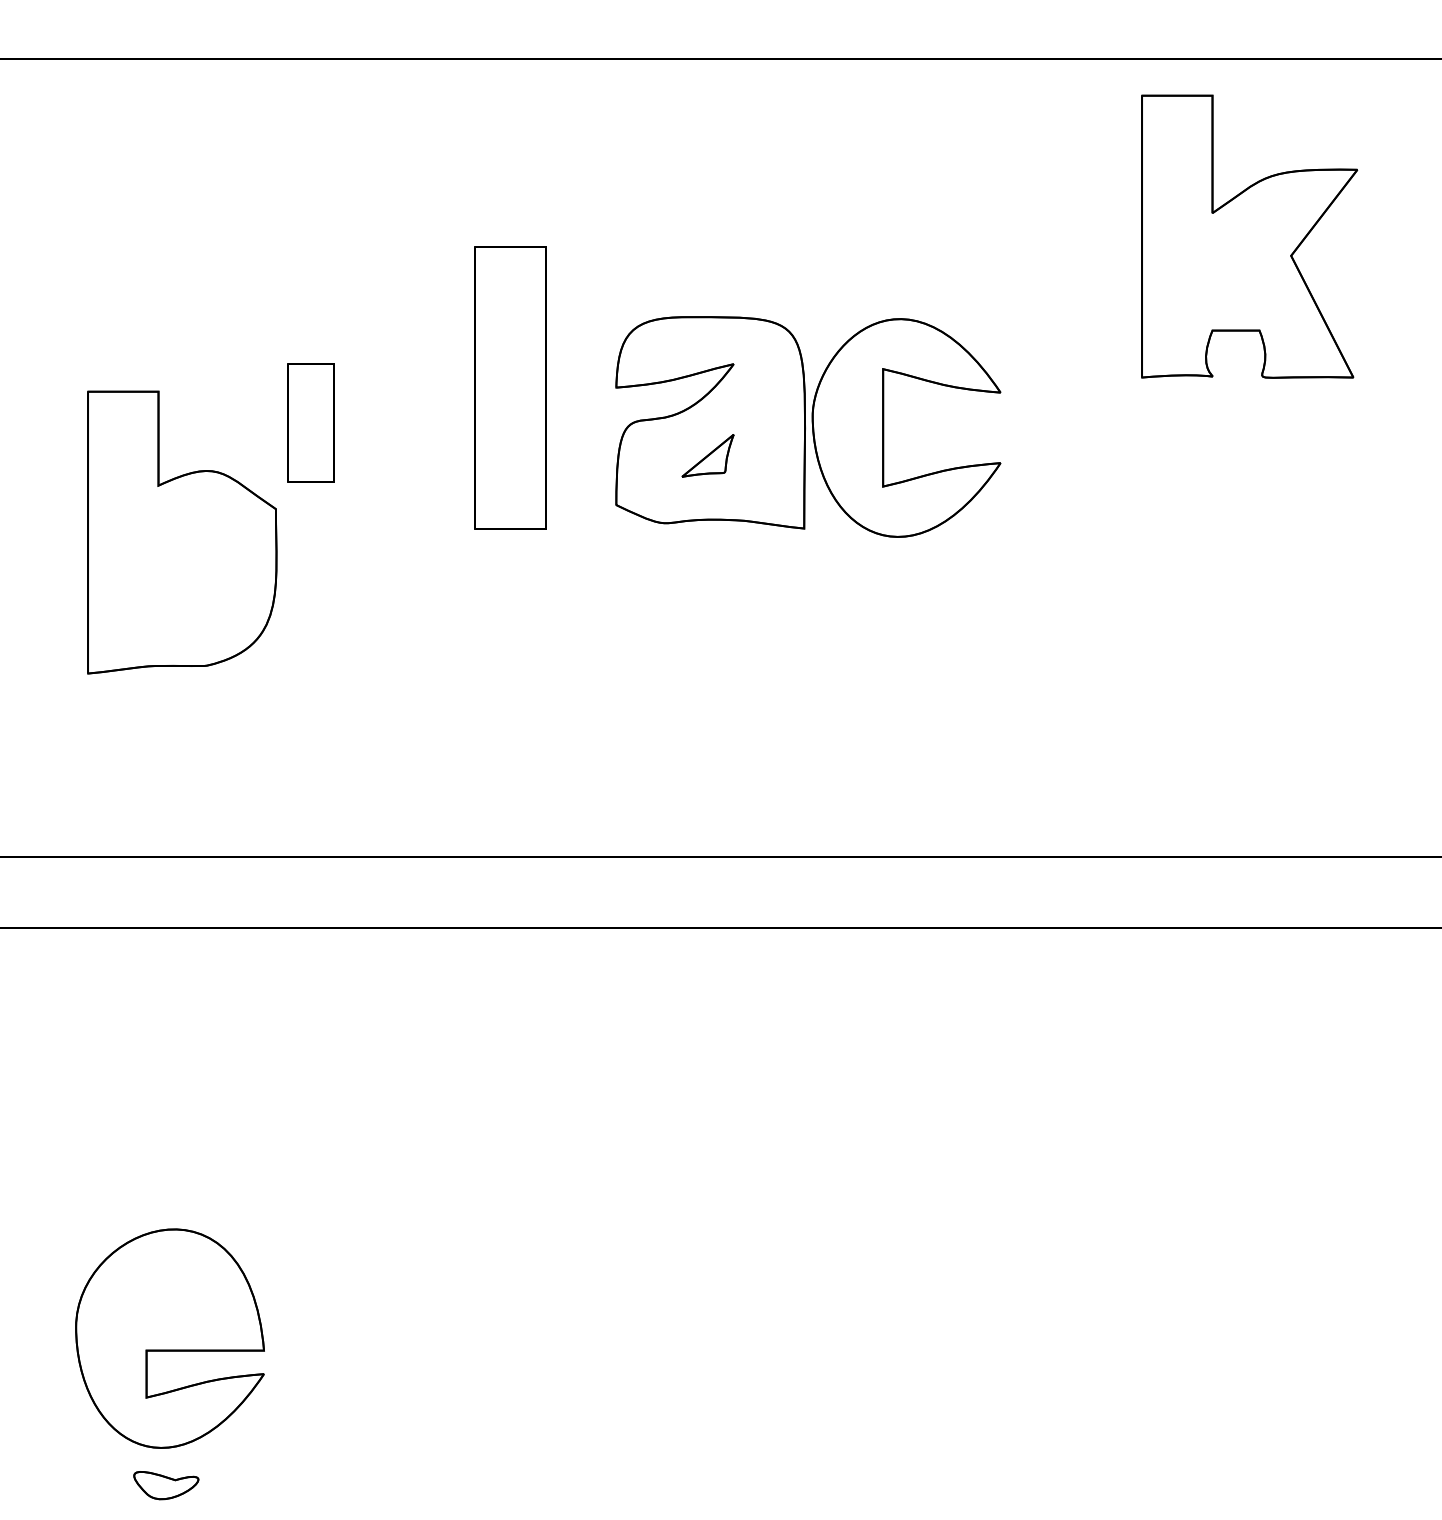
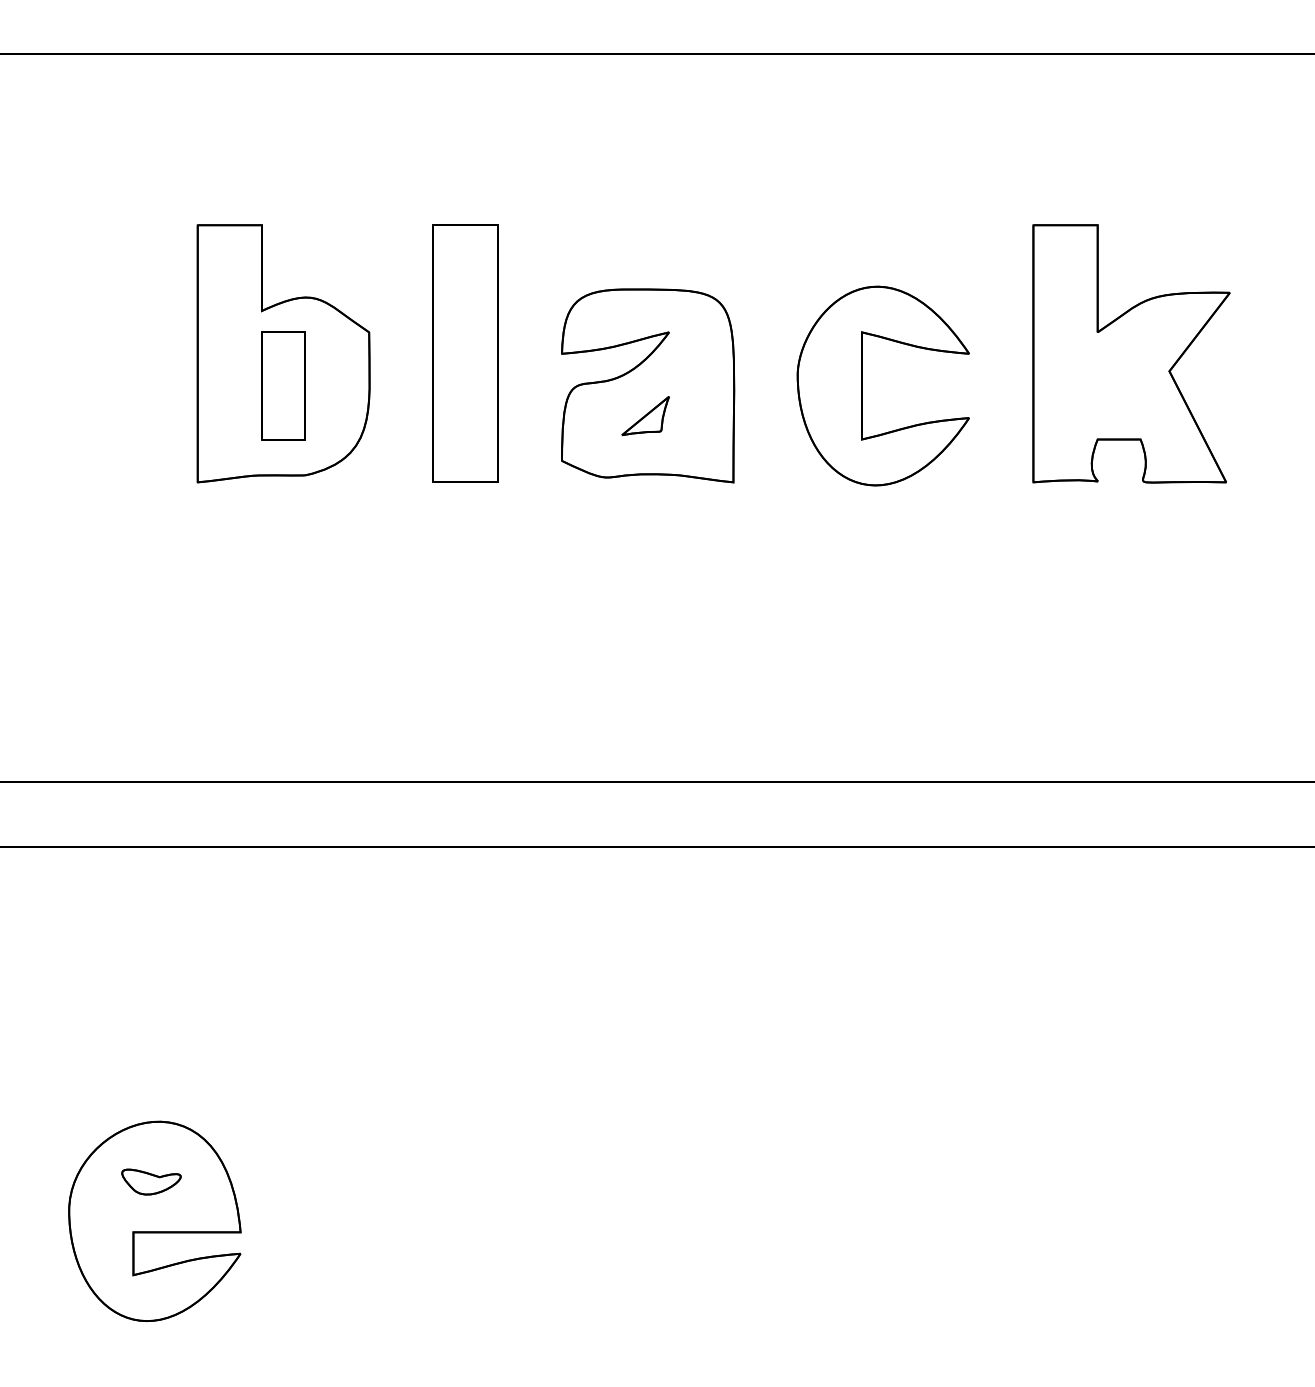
part: (1249, 236) -> (1131, 353), moved
part: (884, 427) -> (863, 385), moved
part: (182, 532) -> (283, 353), moved
part: (166, 1485) -> (151, 1182), moved

